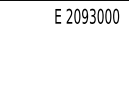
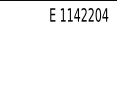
text: (92, 15) -> (83, 14), 2093000 -> 1142204

